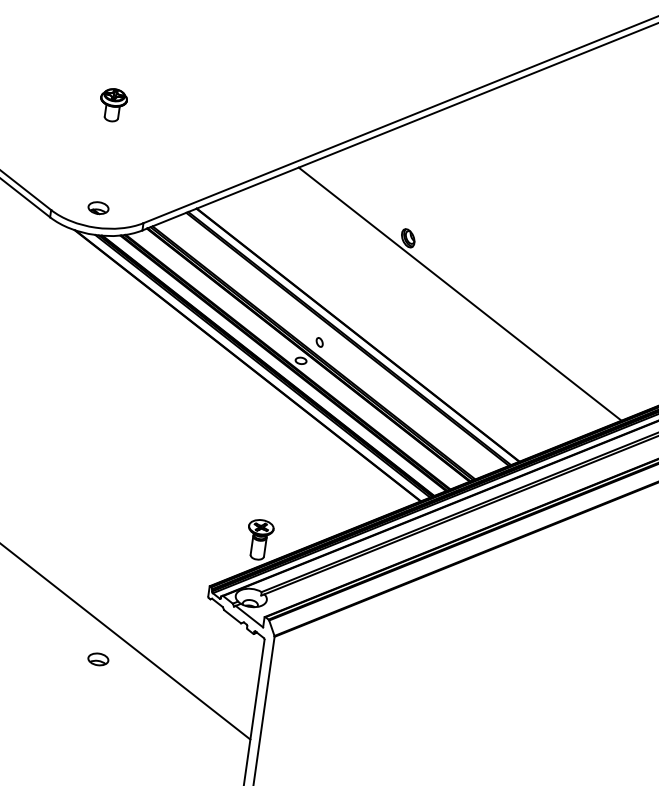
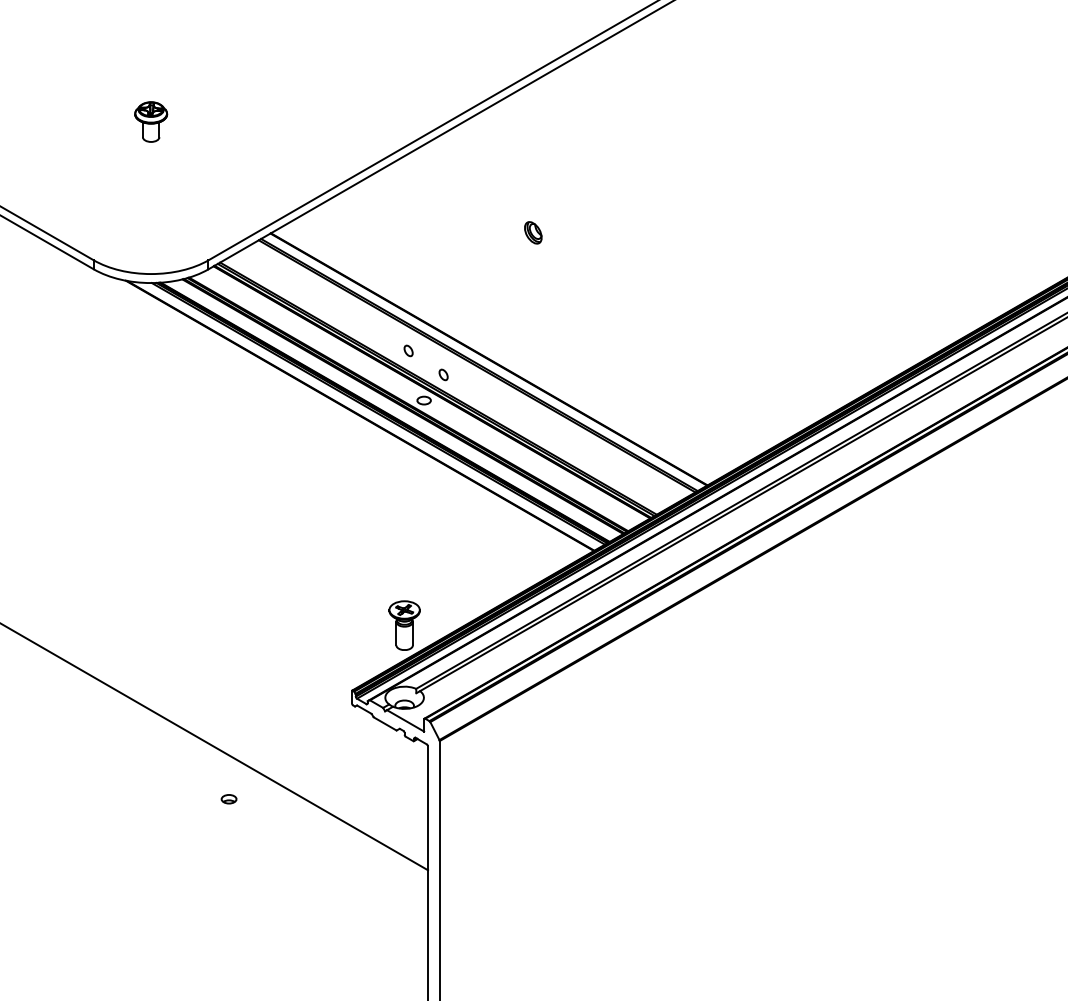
part: (98, 207) -> (150, 249), removed
line: (459, 293) -> (605, 291), removed
part: (294, 318) -> (408, 350), added
part: (97, 659) -> (228, 799), size x0.6

